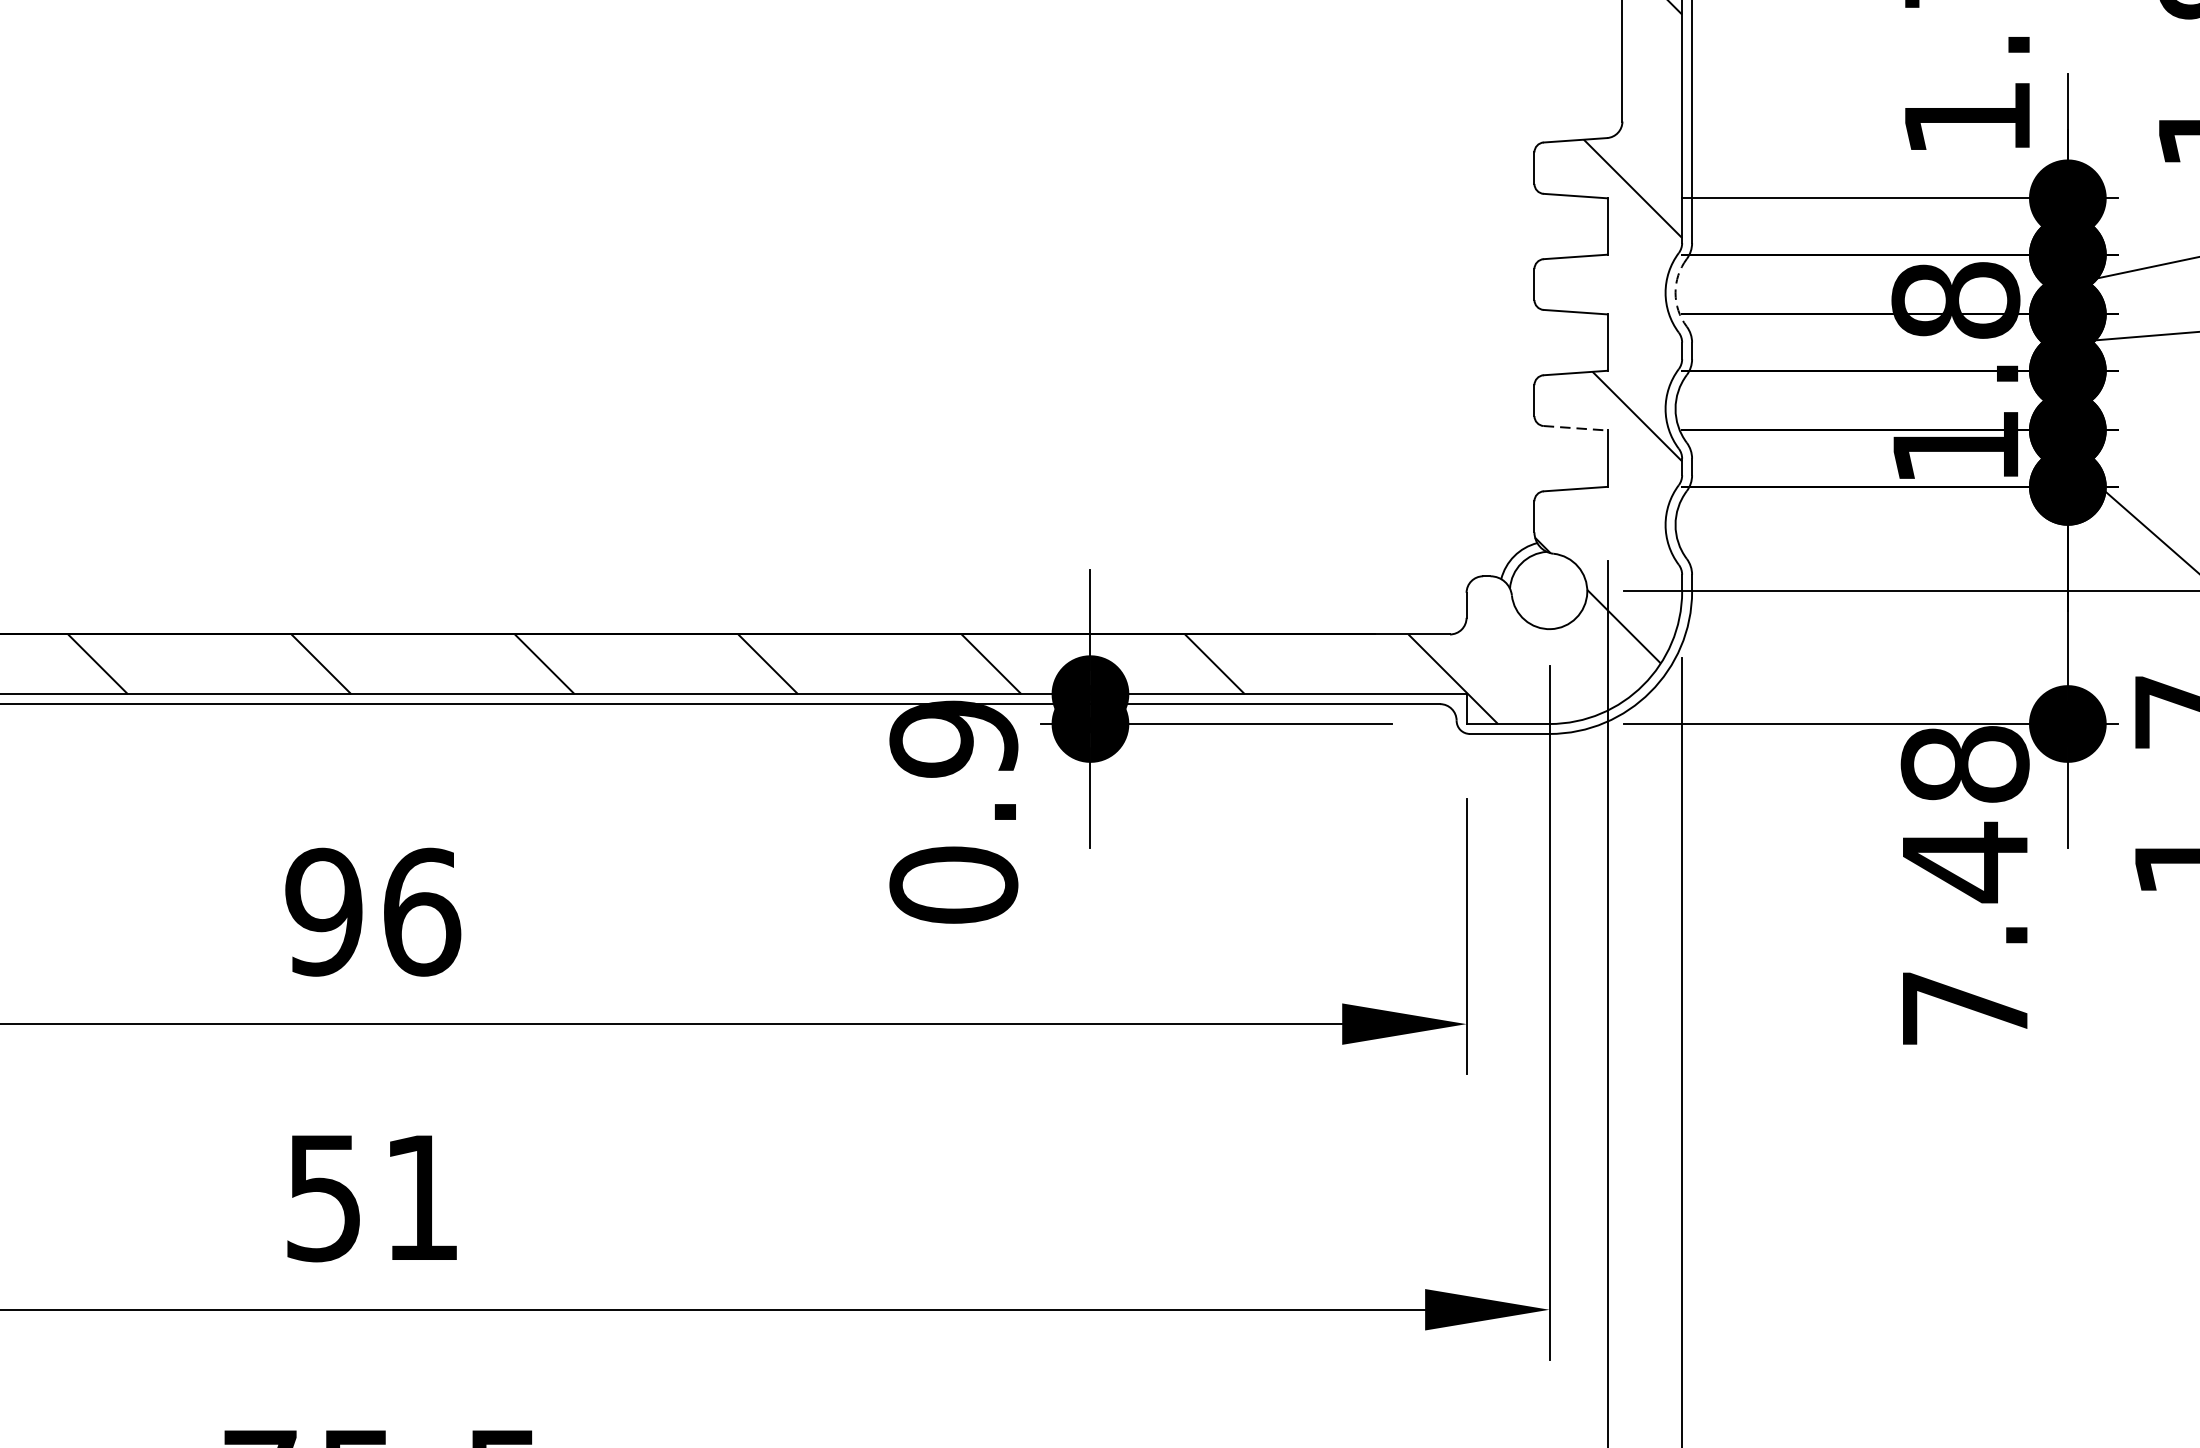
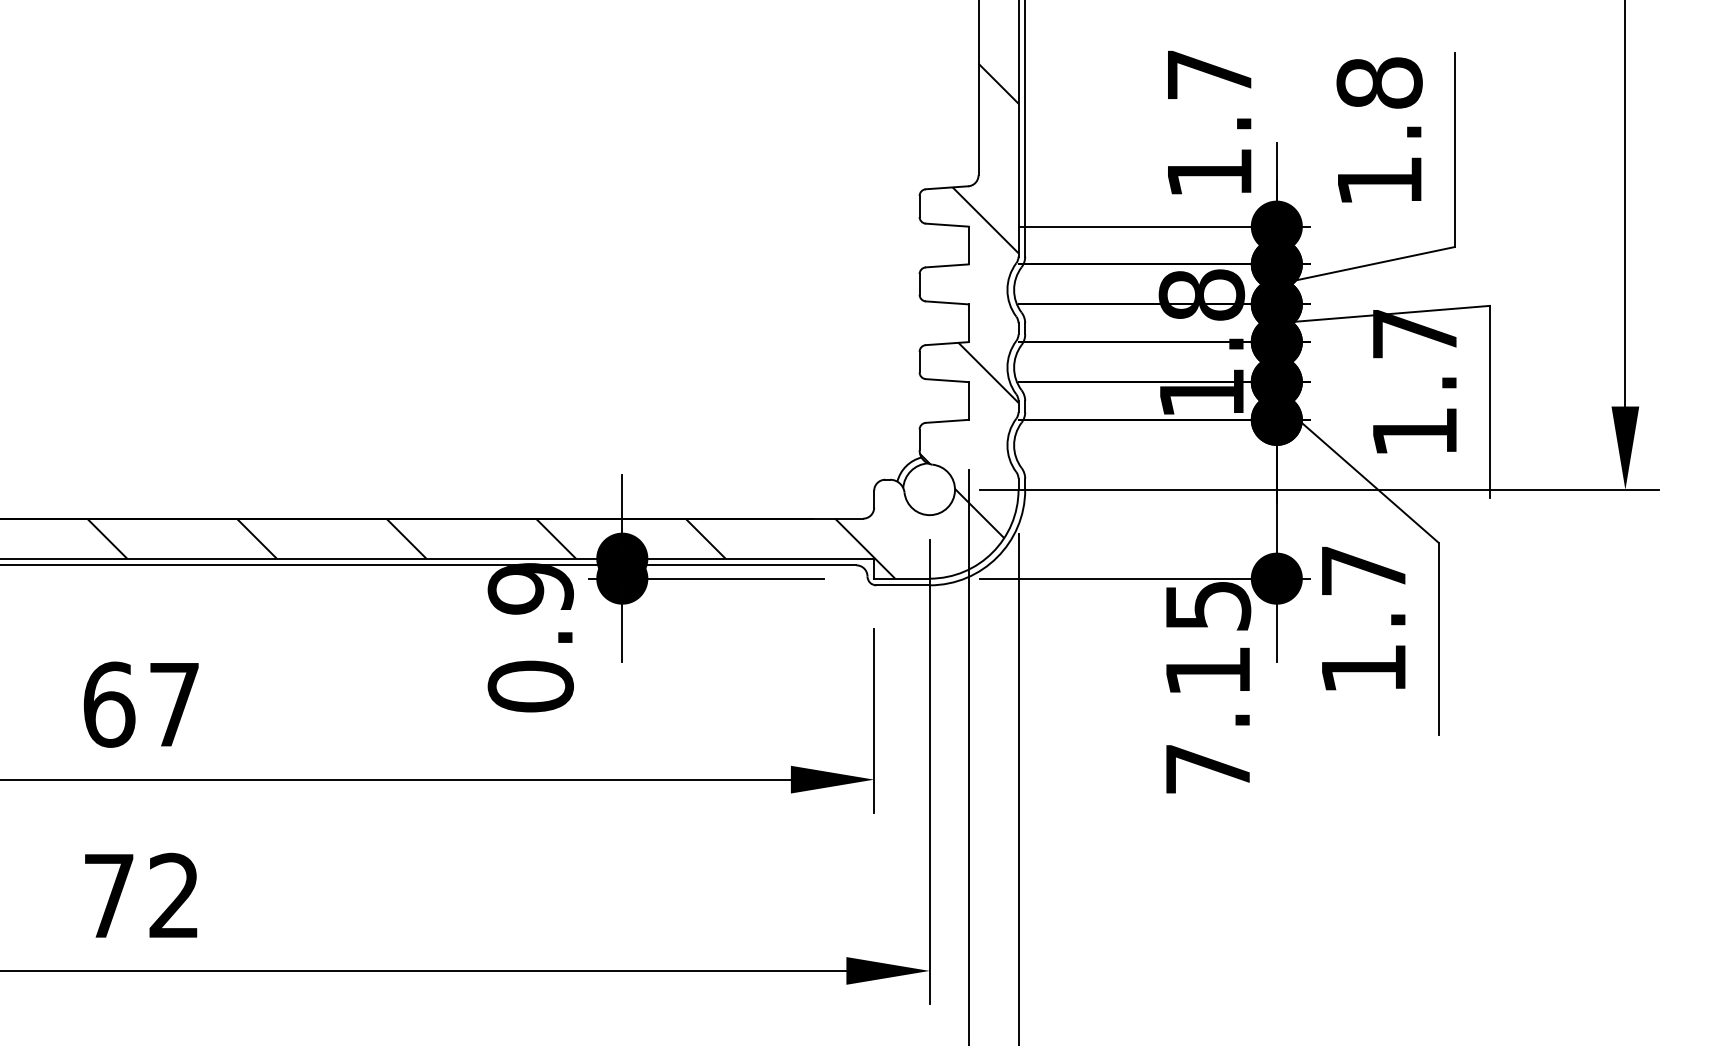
arc: (1676, 292) -> (1014, 289), dashed -> solid
line: (1576, 428) -> (947, 380), dashed -> solid
text: (1965, 814) -> (1208, 639), 7.48 -> 7.15
text: (372, 911) -> (141, 704), 96 -> 67
text: (370, 1197) -> (140, 895), 51 -> 72

